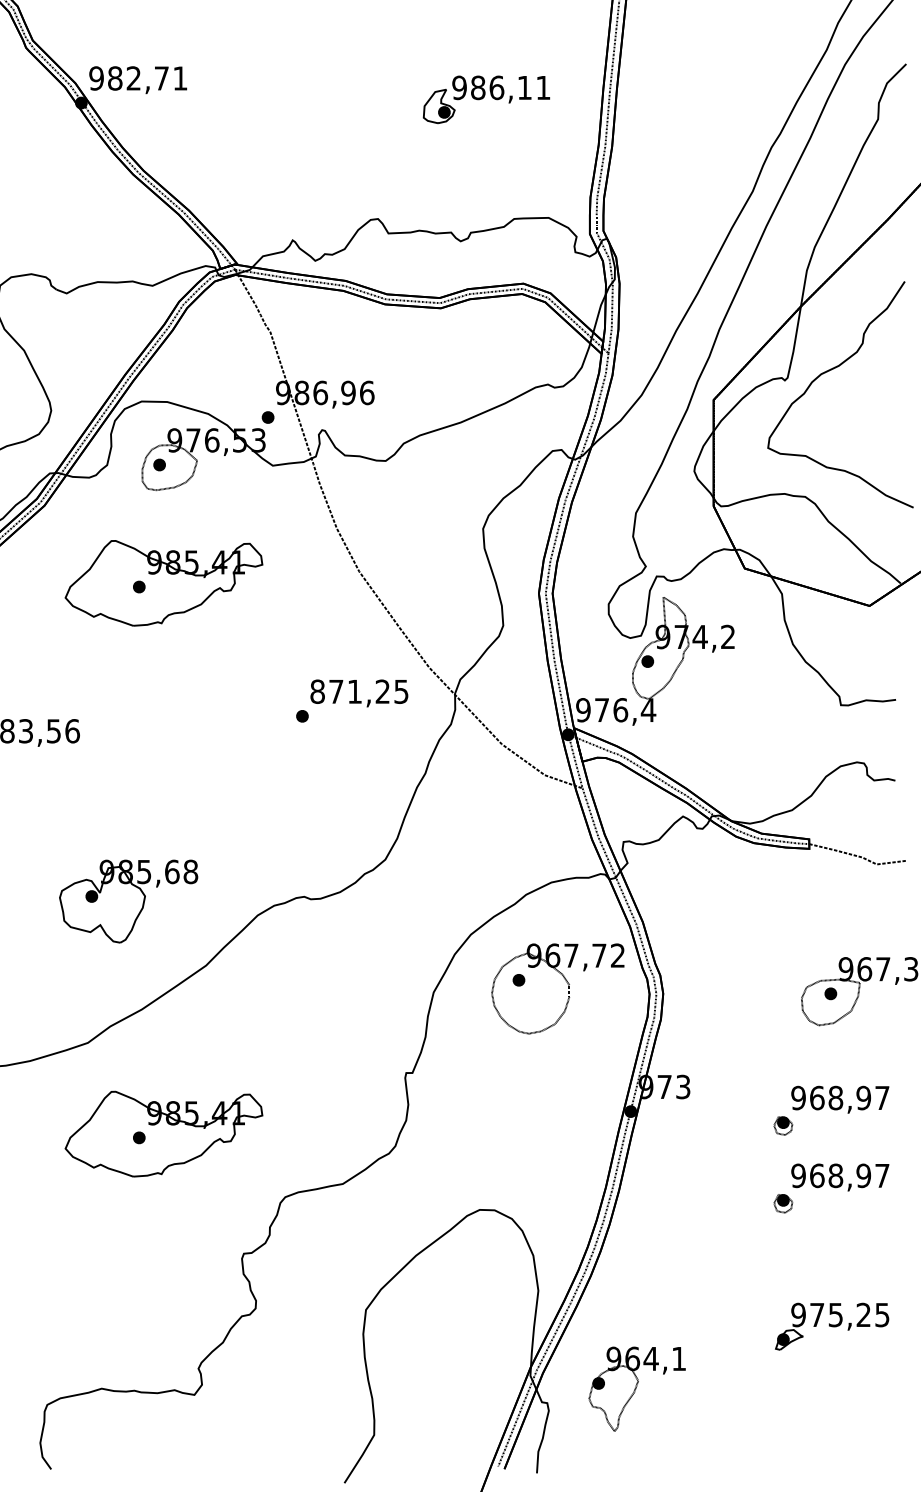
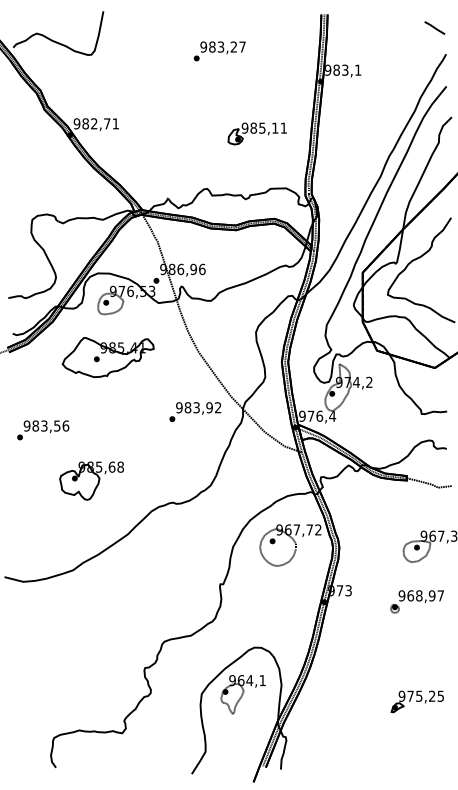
text: (497, 86) -> (262, 127), 986,11 -> 985,11
text: (358, 691) -> (198, 407), 871,25 -> 983,92
part: (127, 900) -> (91, 480), moved
part: (162, 1133) -> (107, 612), removed
part: (829, 1187) -> (416, 637), removed
part: (635, 1388) -> (242, 694), moved

